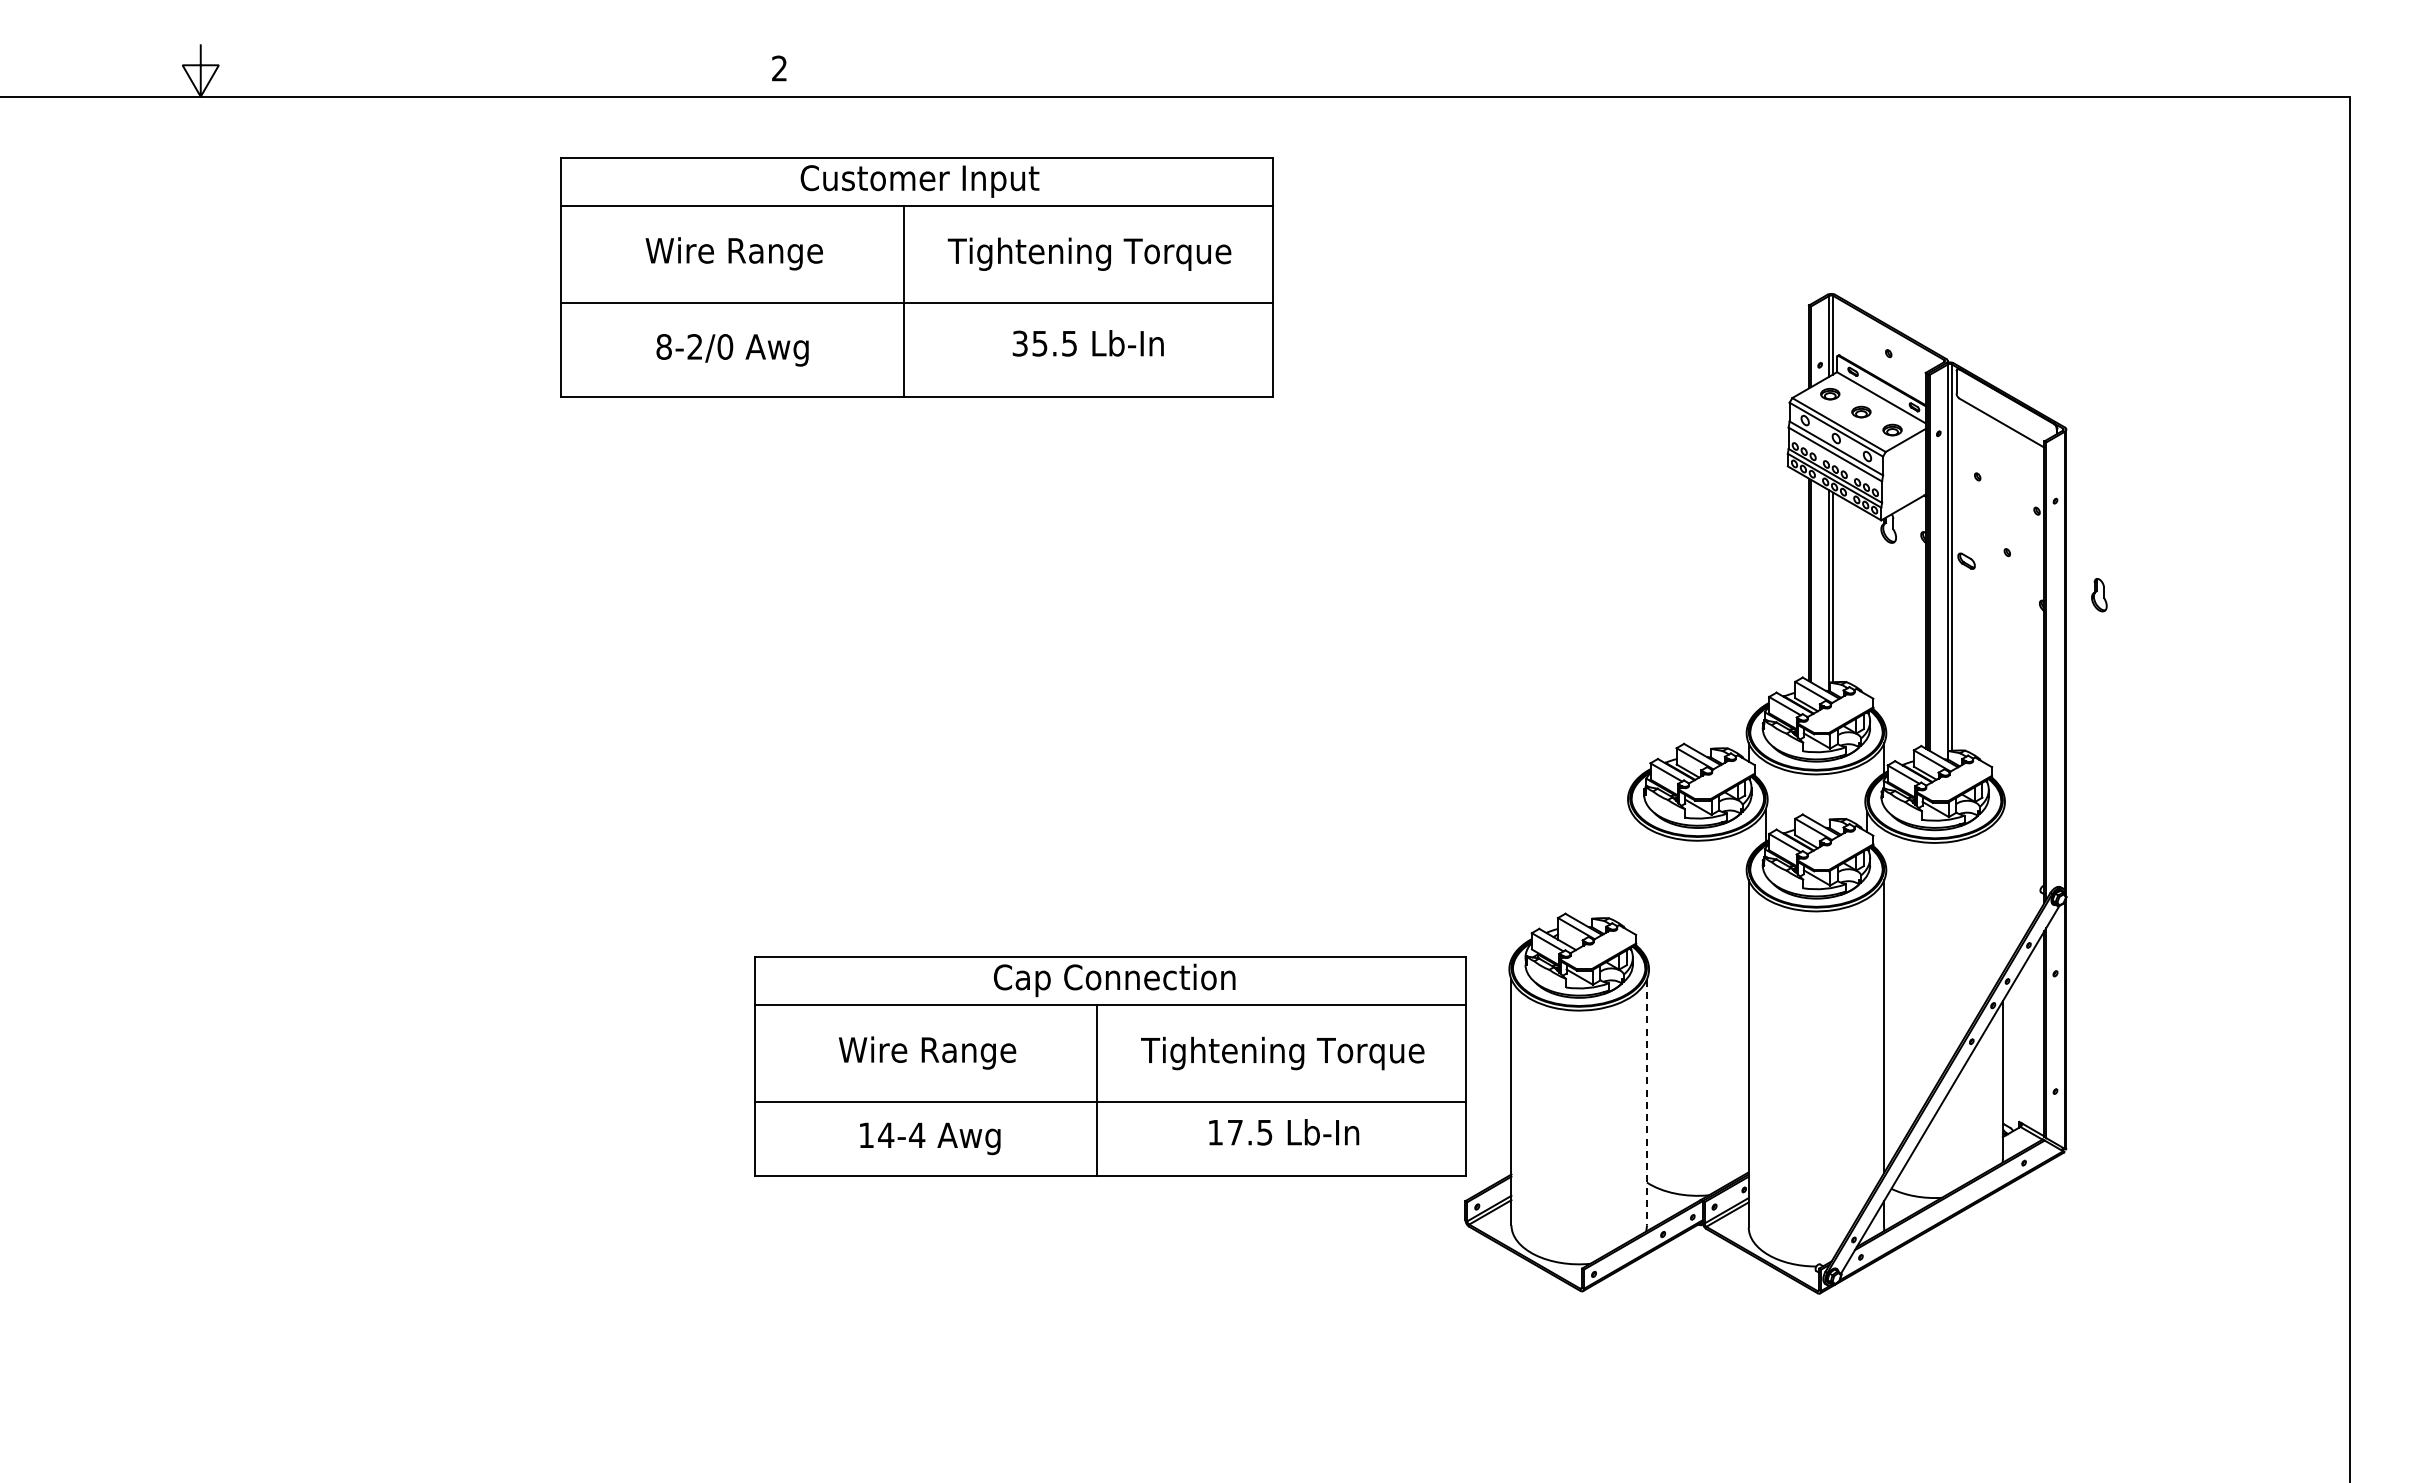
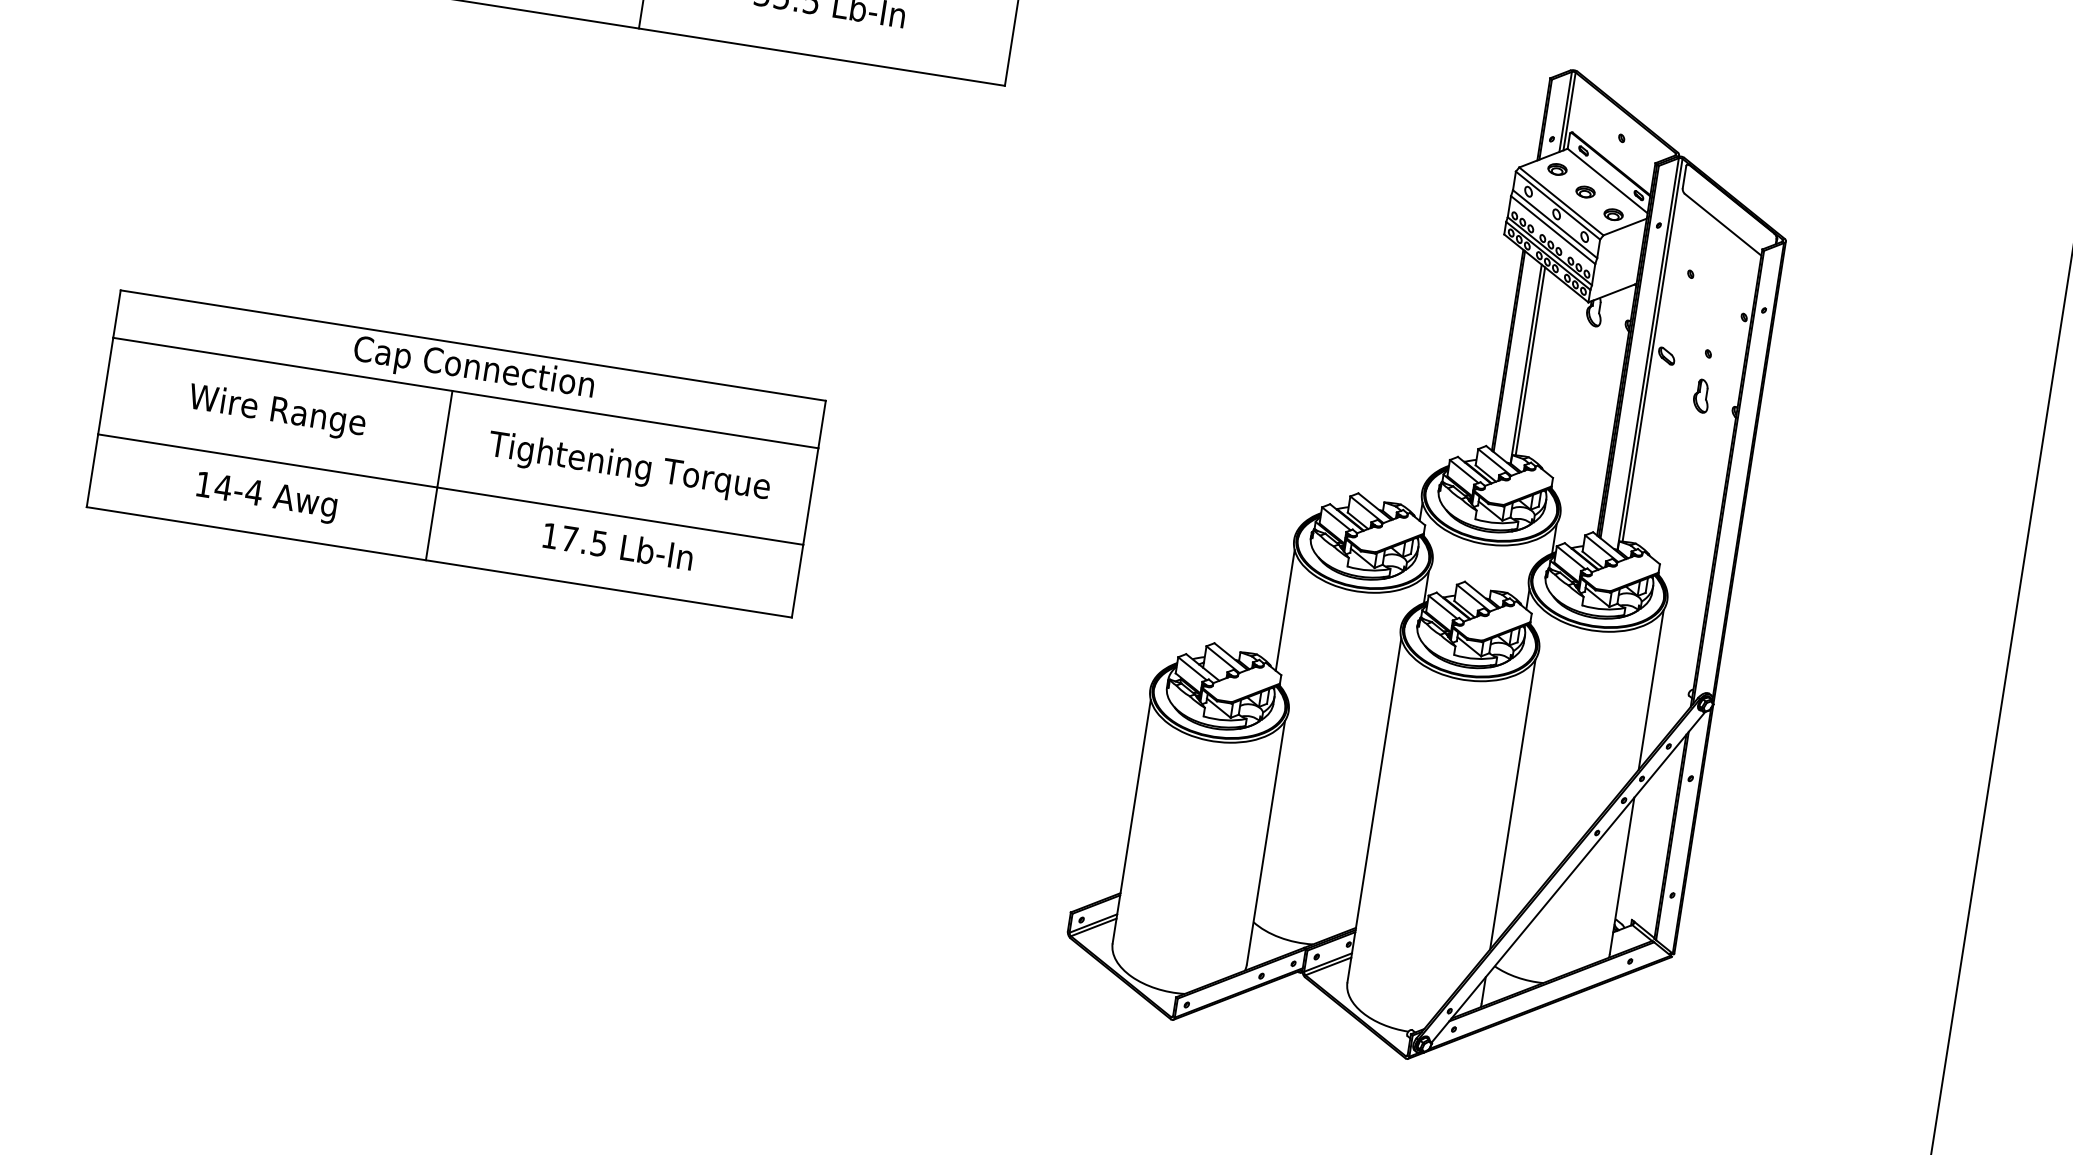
part: (2099, 595) -> (1701, 396), moved
line: (1630, 870) -> (1285, 610), added
line: (2002, 892) -> (1650, 689), added
part: (1110, 1066) -> (456, 454), moved
line: (1646, 1102) -> (1265, 842), dashed -> solid

